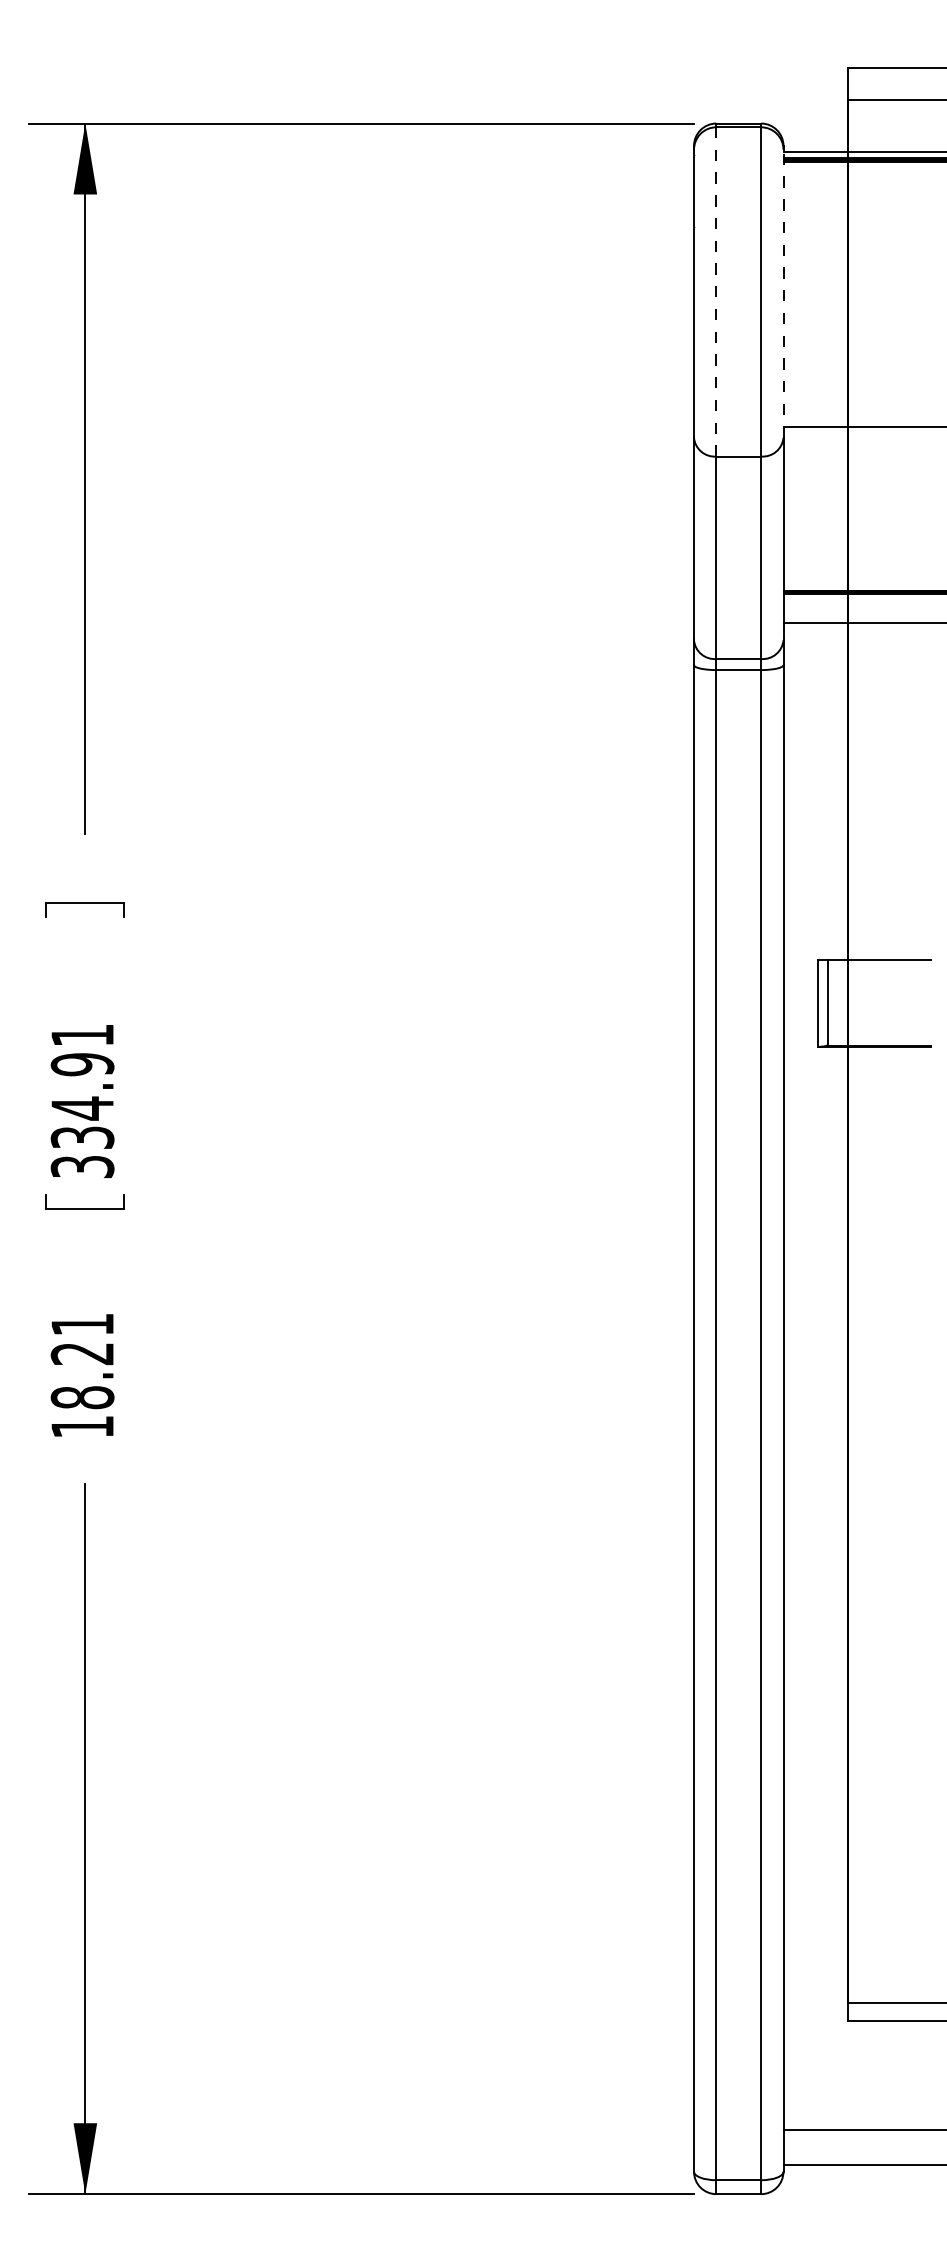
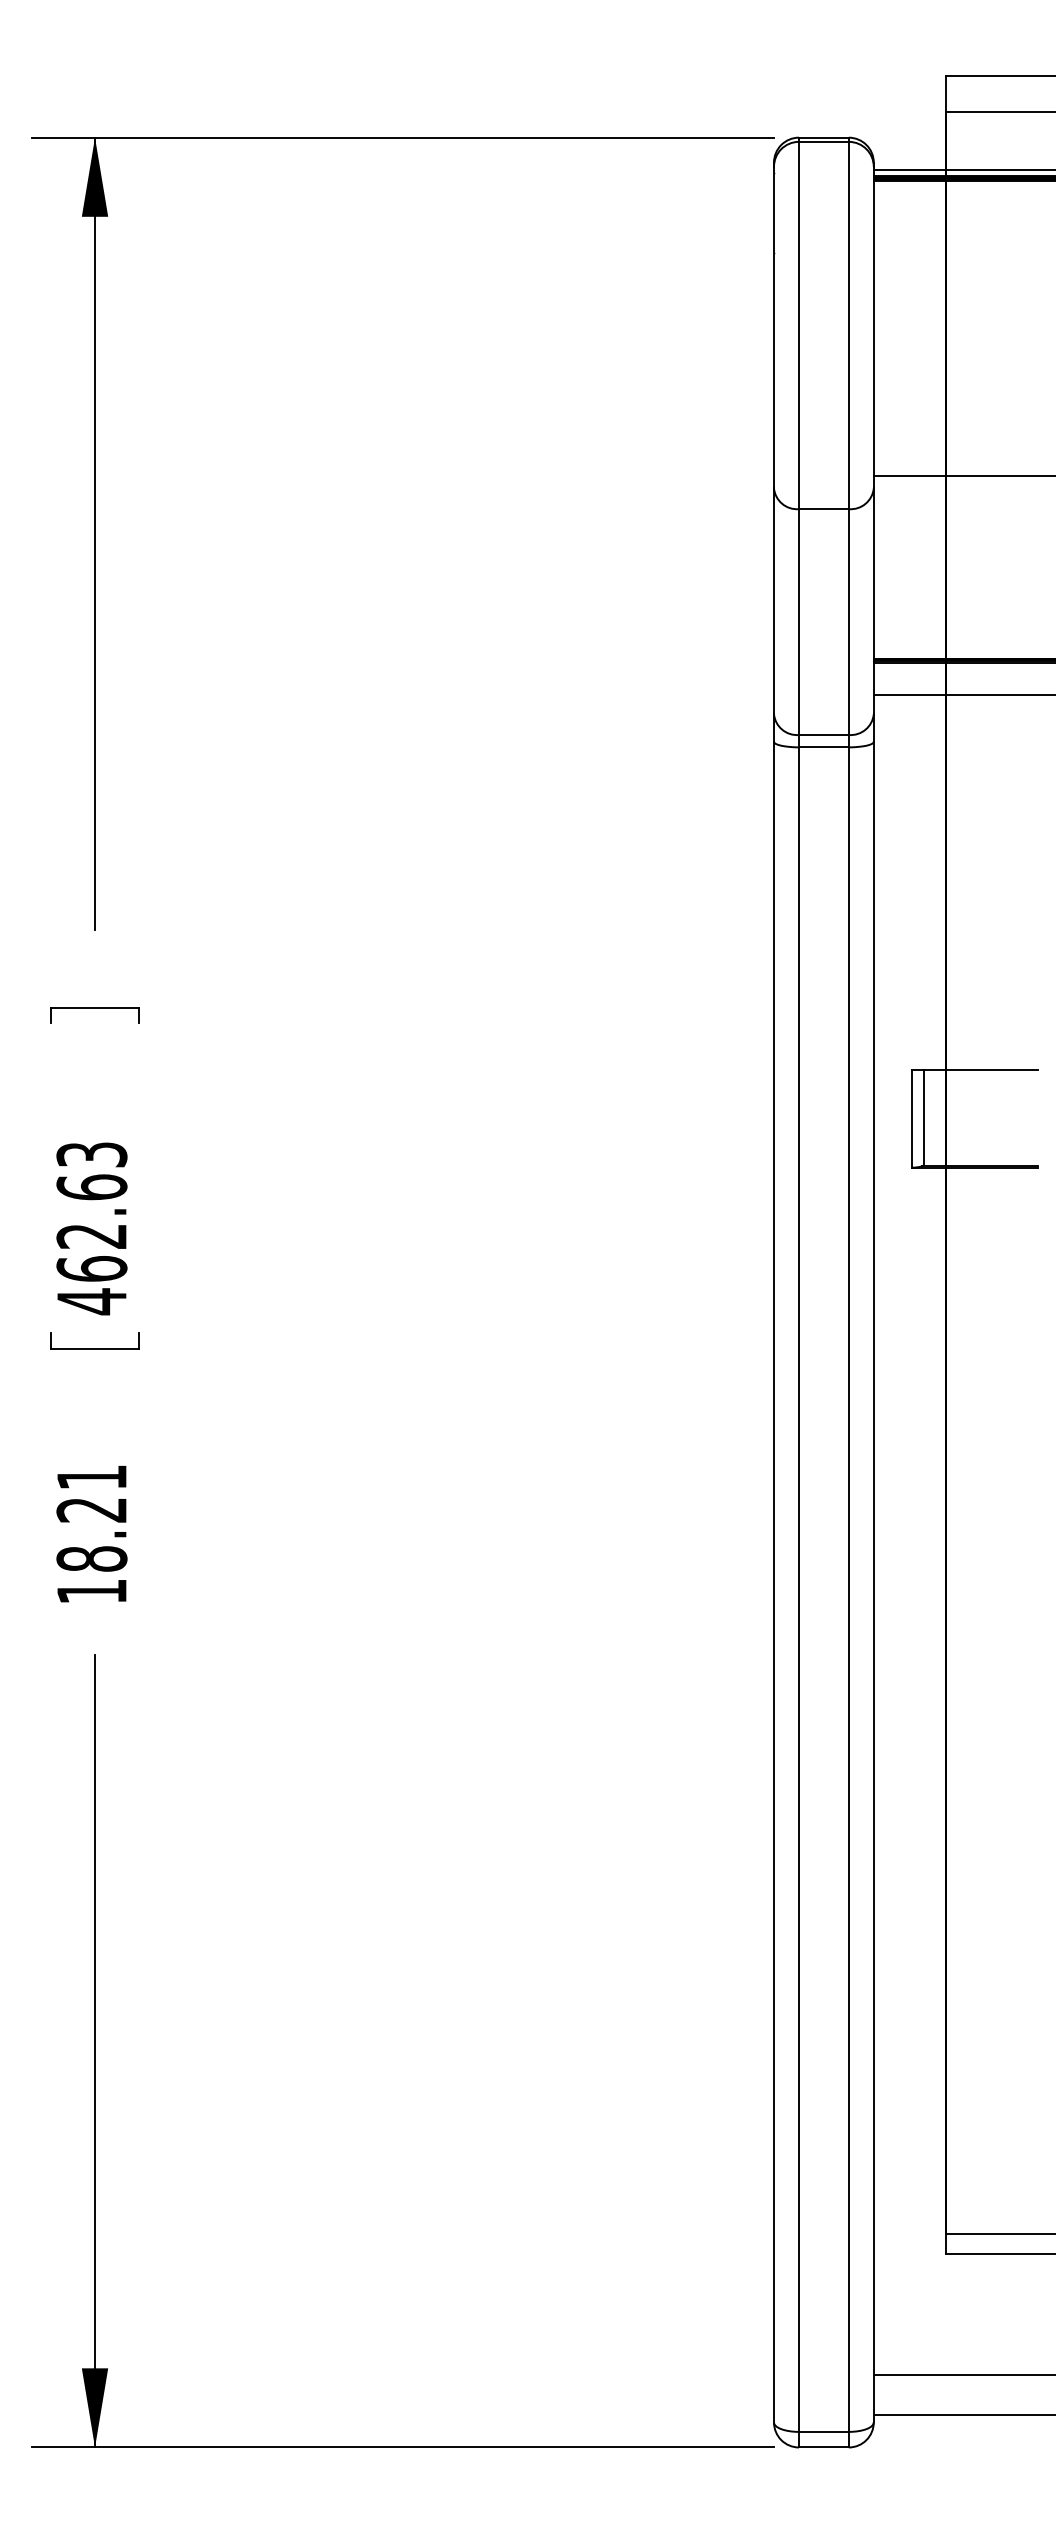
line: (716, 291) -> (799, 325), dashed -> solid
line: (783, 293) -> (873, 327), dashed -> solid
text: (82, 1101) -> (91, 1228), 334.91 -> 462.63

